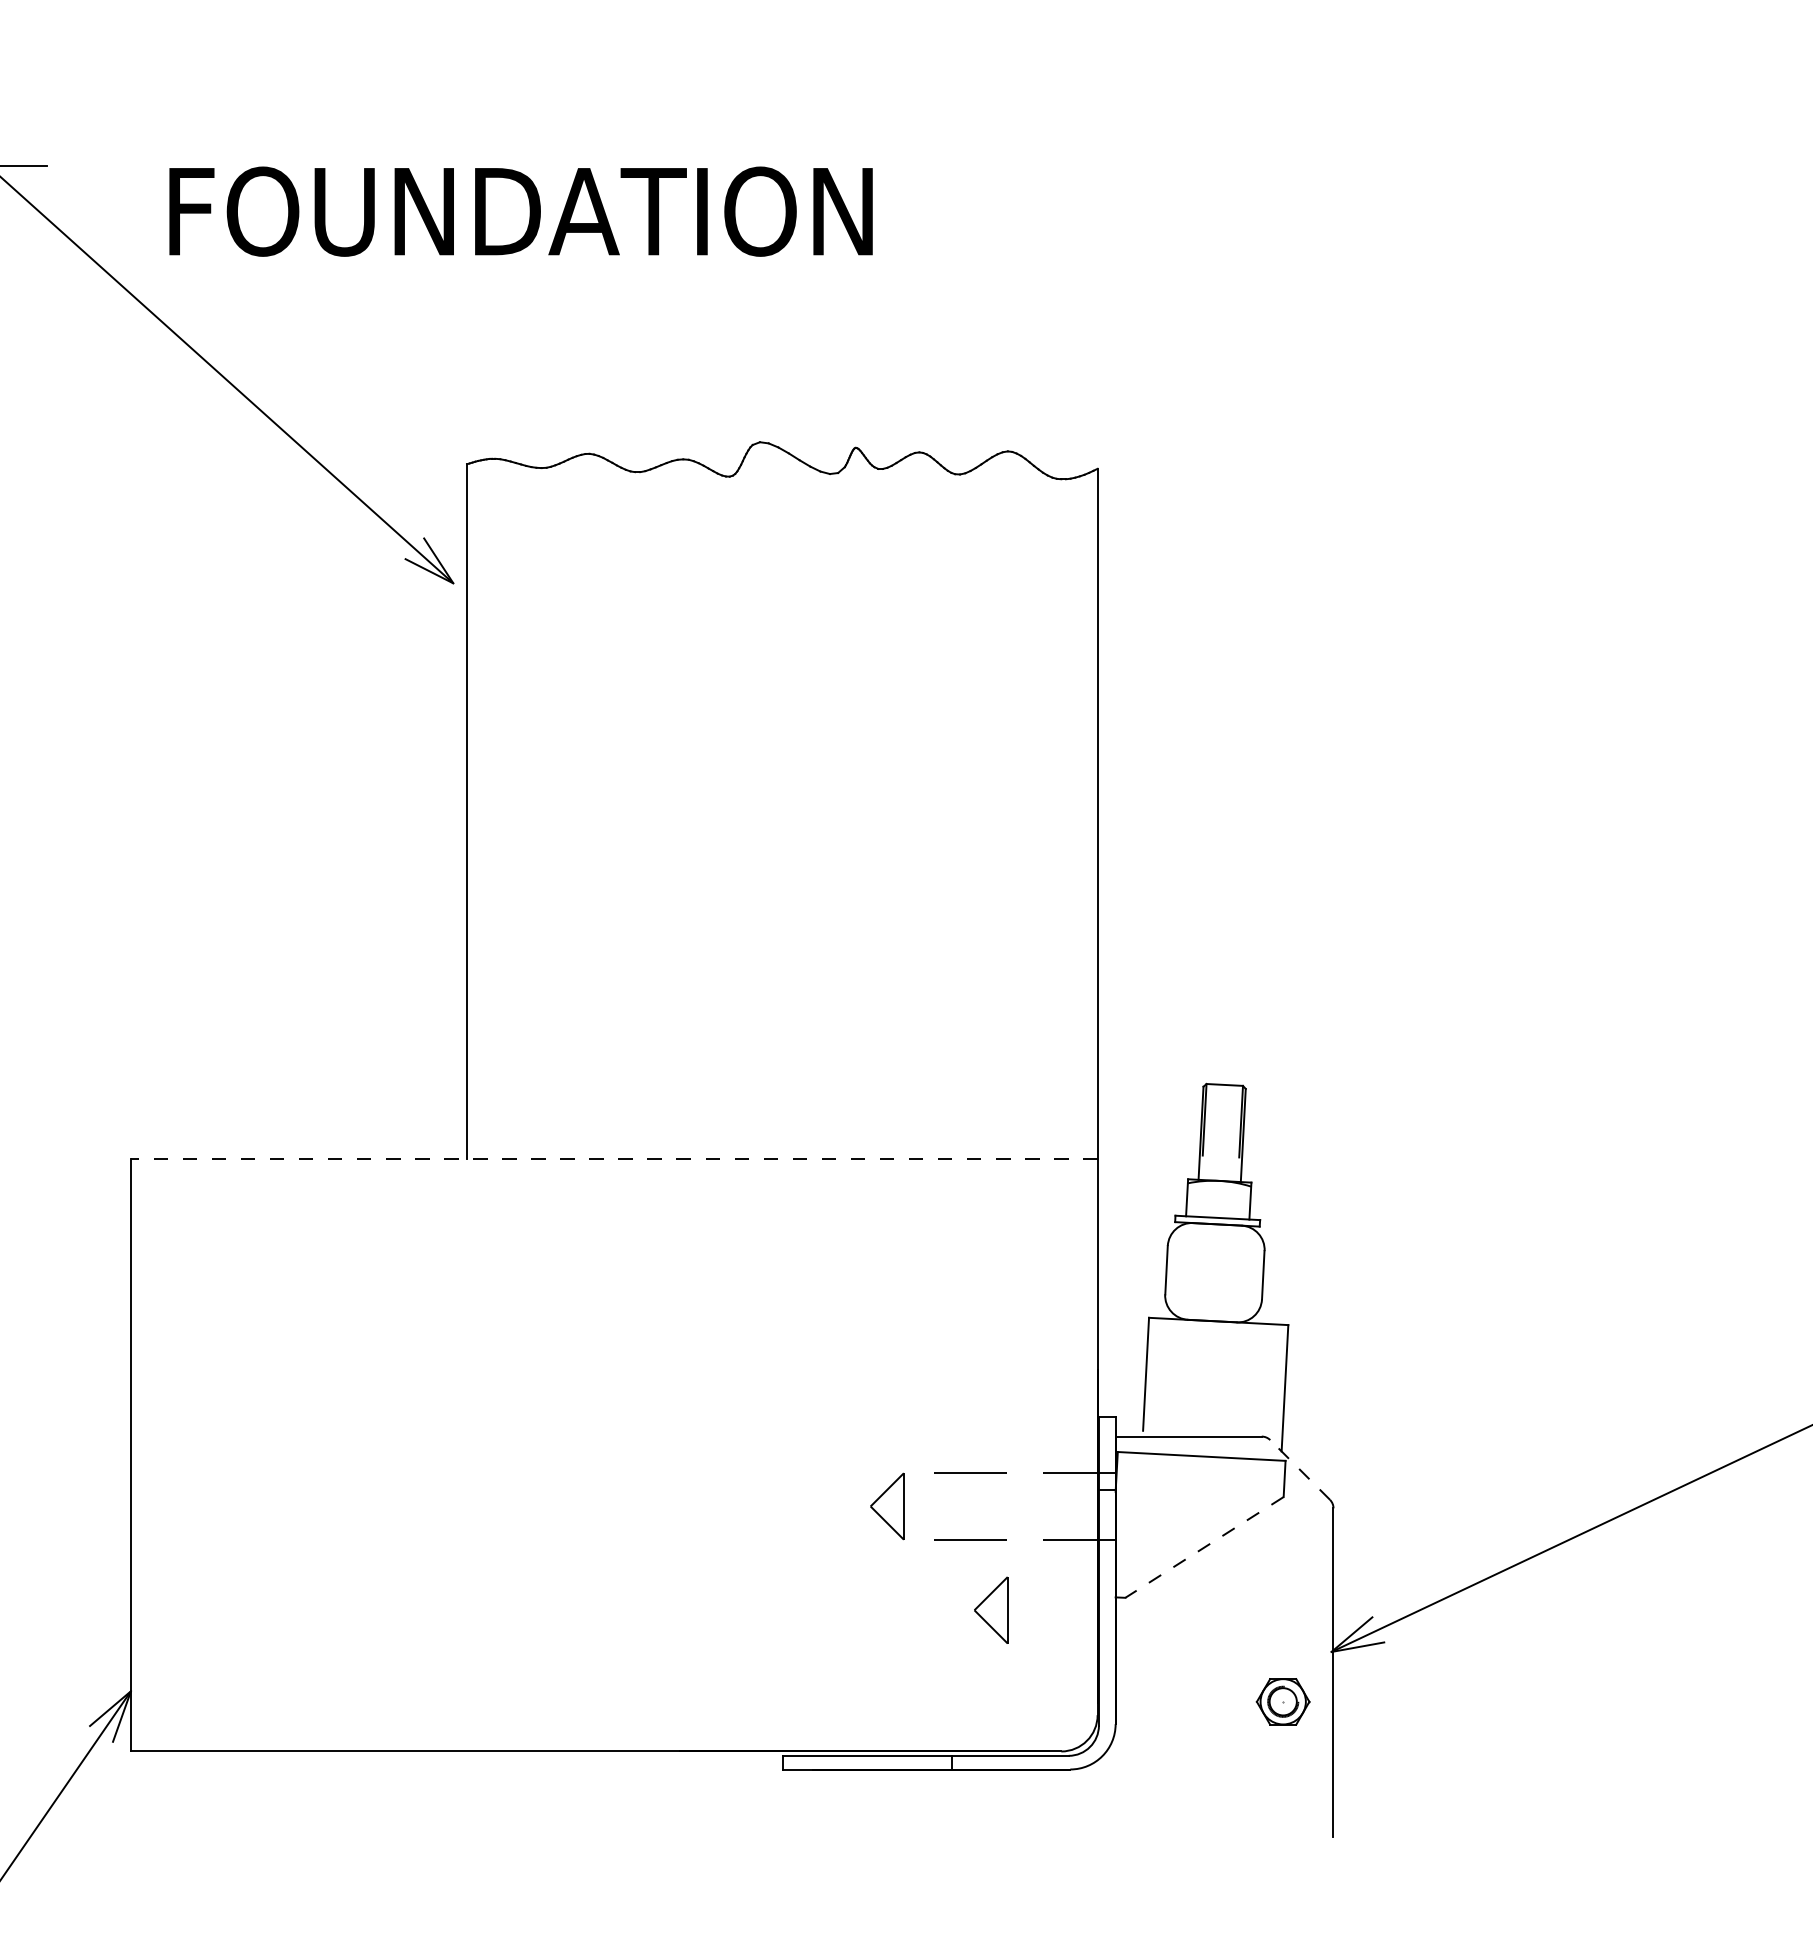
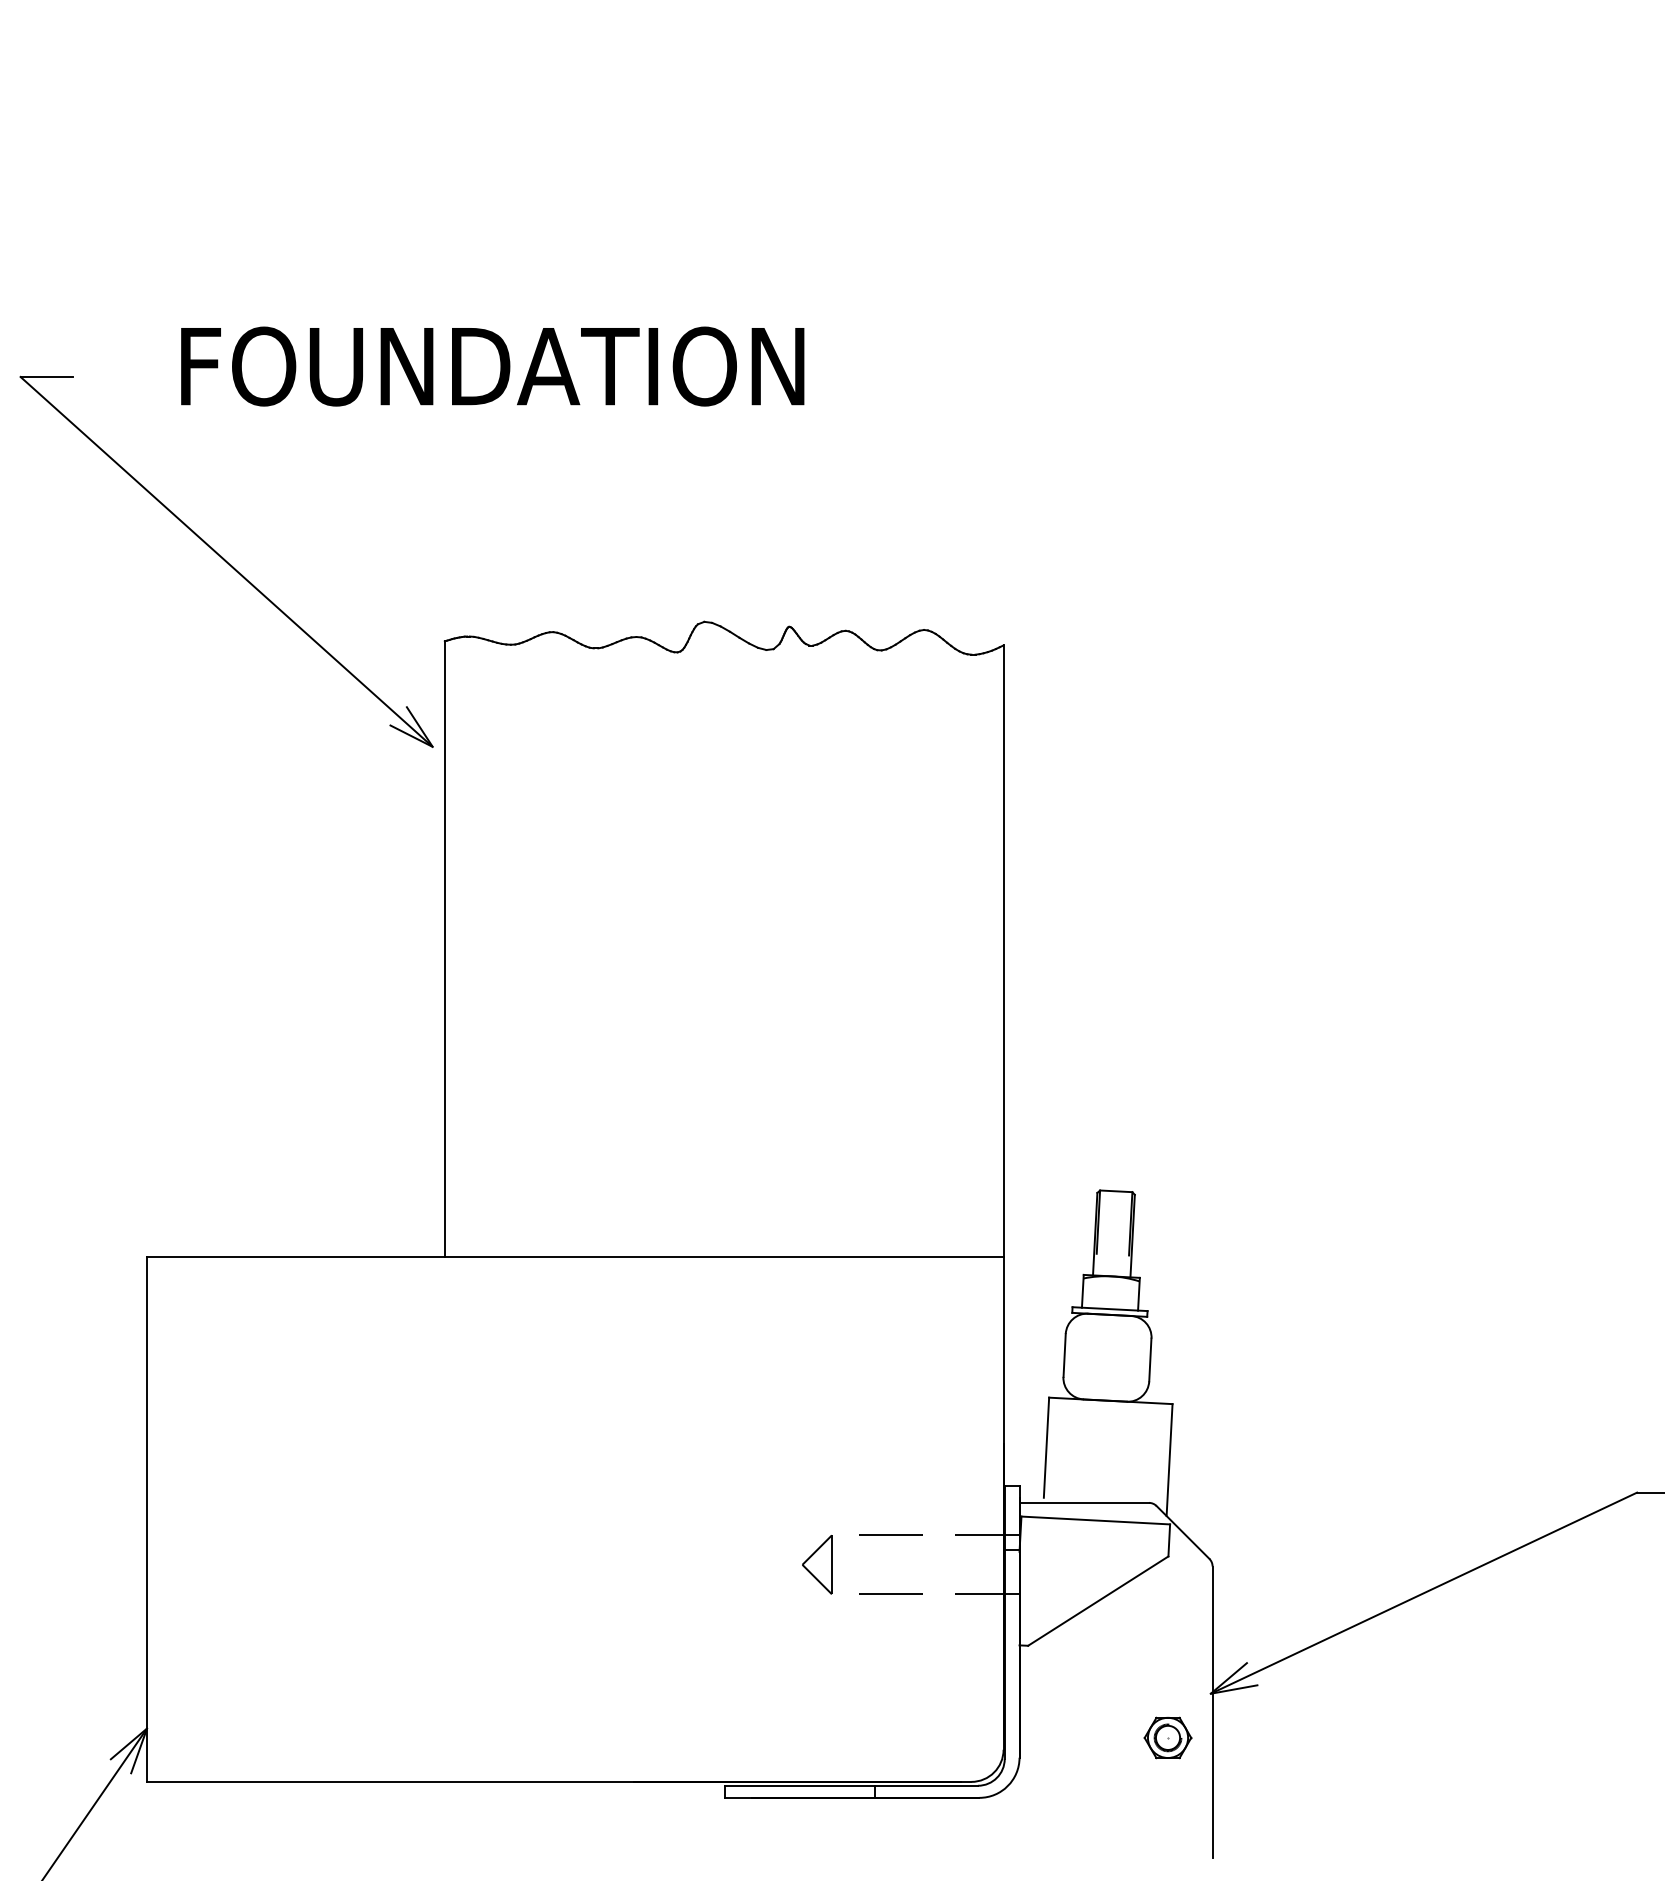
text: (520, 211) -> (492, 366), moved
line: (613, 1158) -> (574, 1256), dashed -> solid
line: (1299, 1469) -> (1182, 1532), dashed -> solid
line: (1203, 1547) -> (1097, 1601), dashed -> solid
part: (991, 1609) -> (909, 1656), removed

